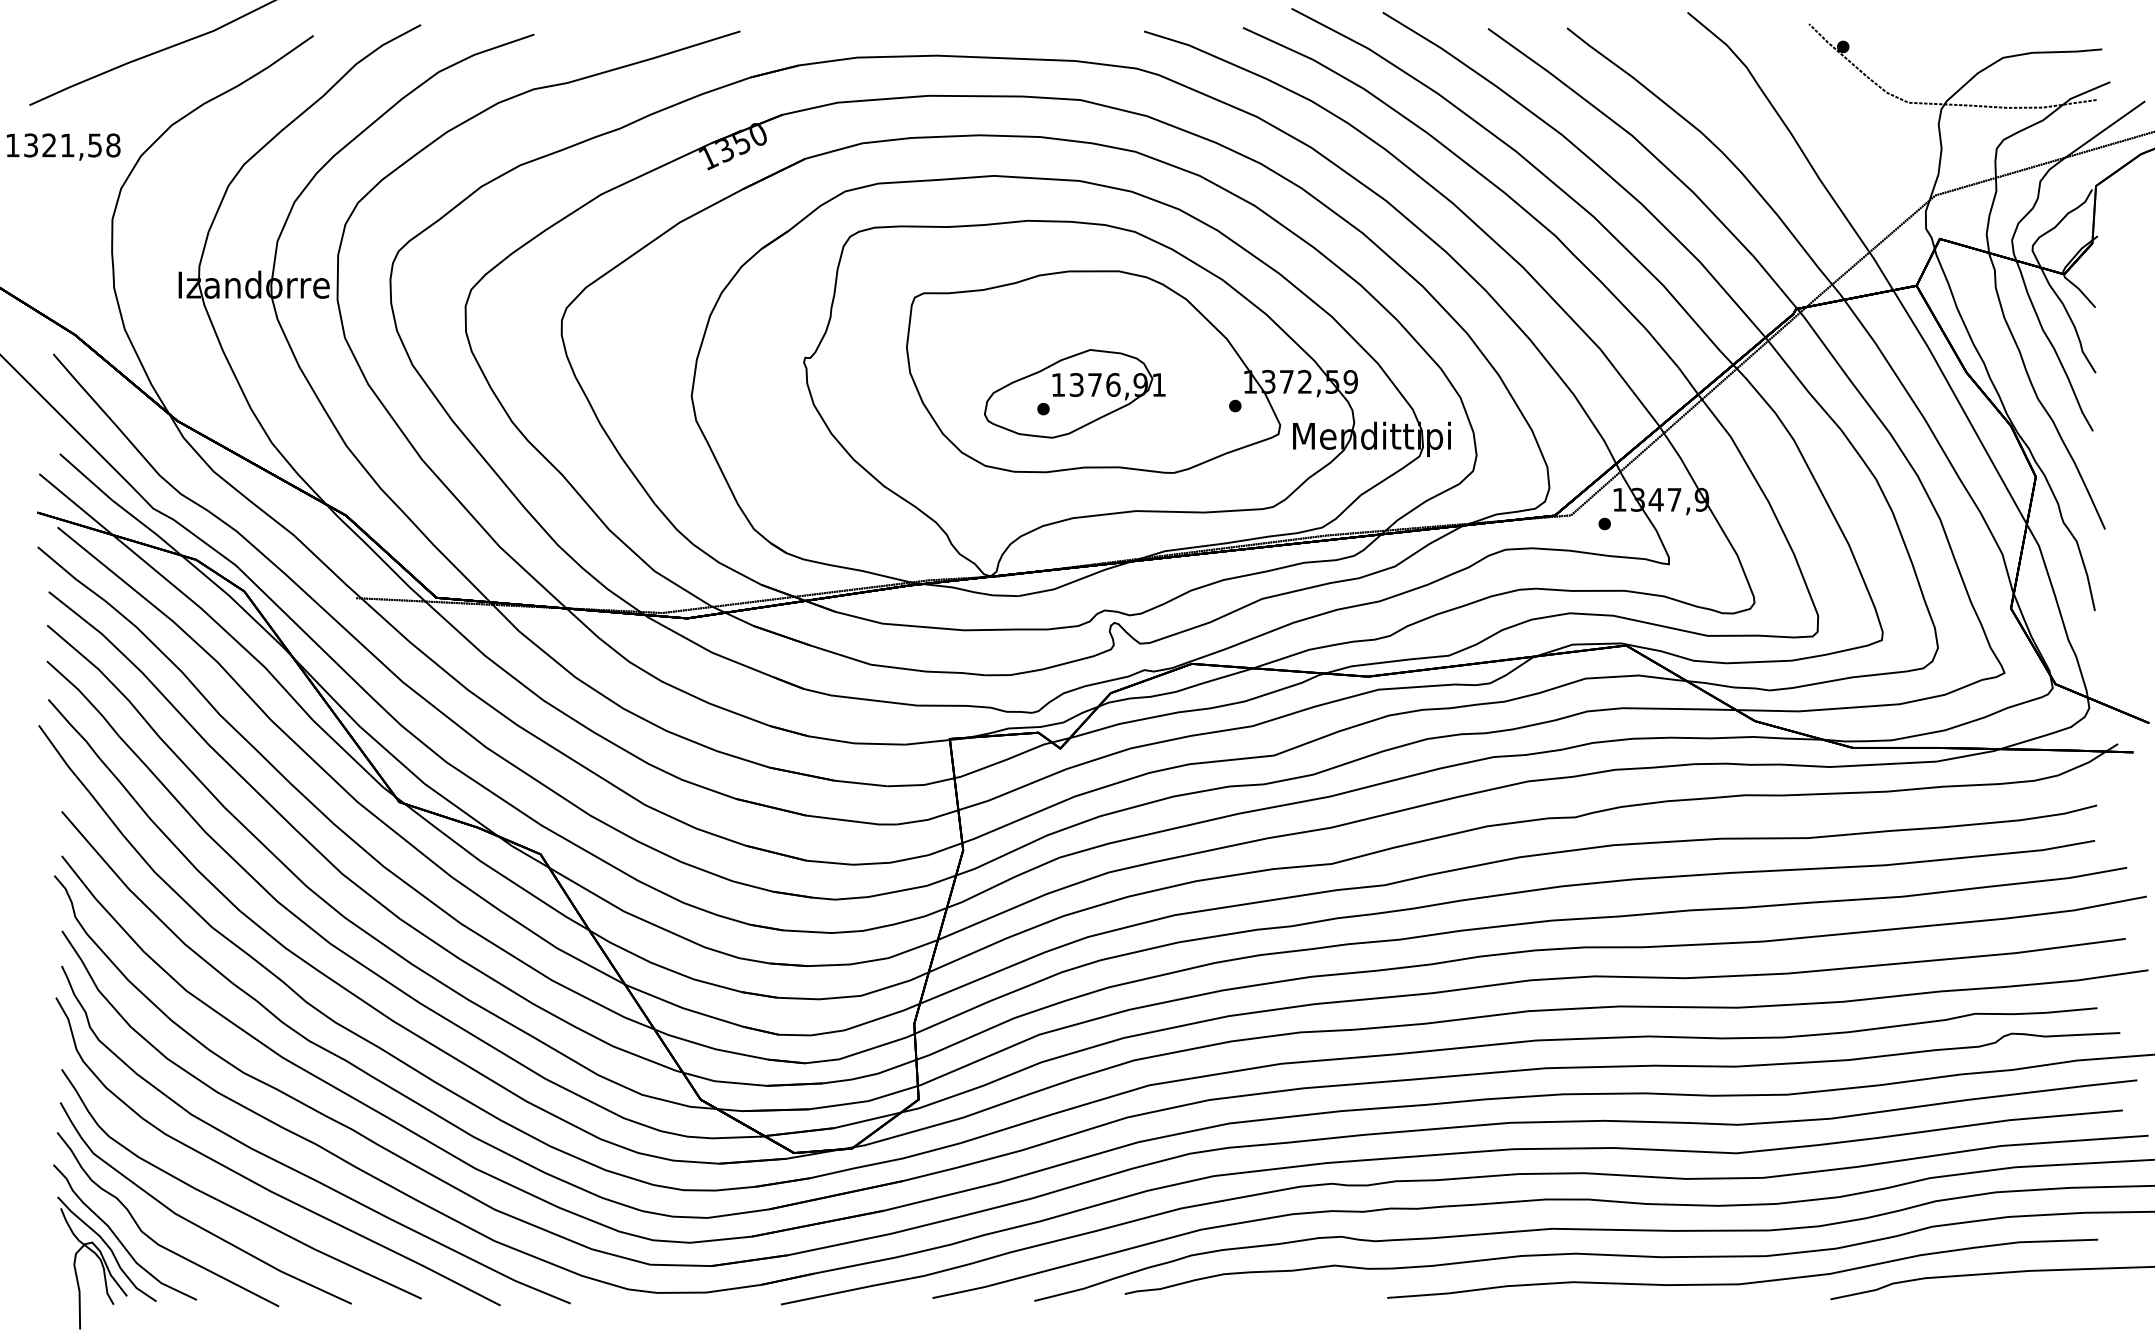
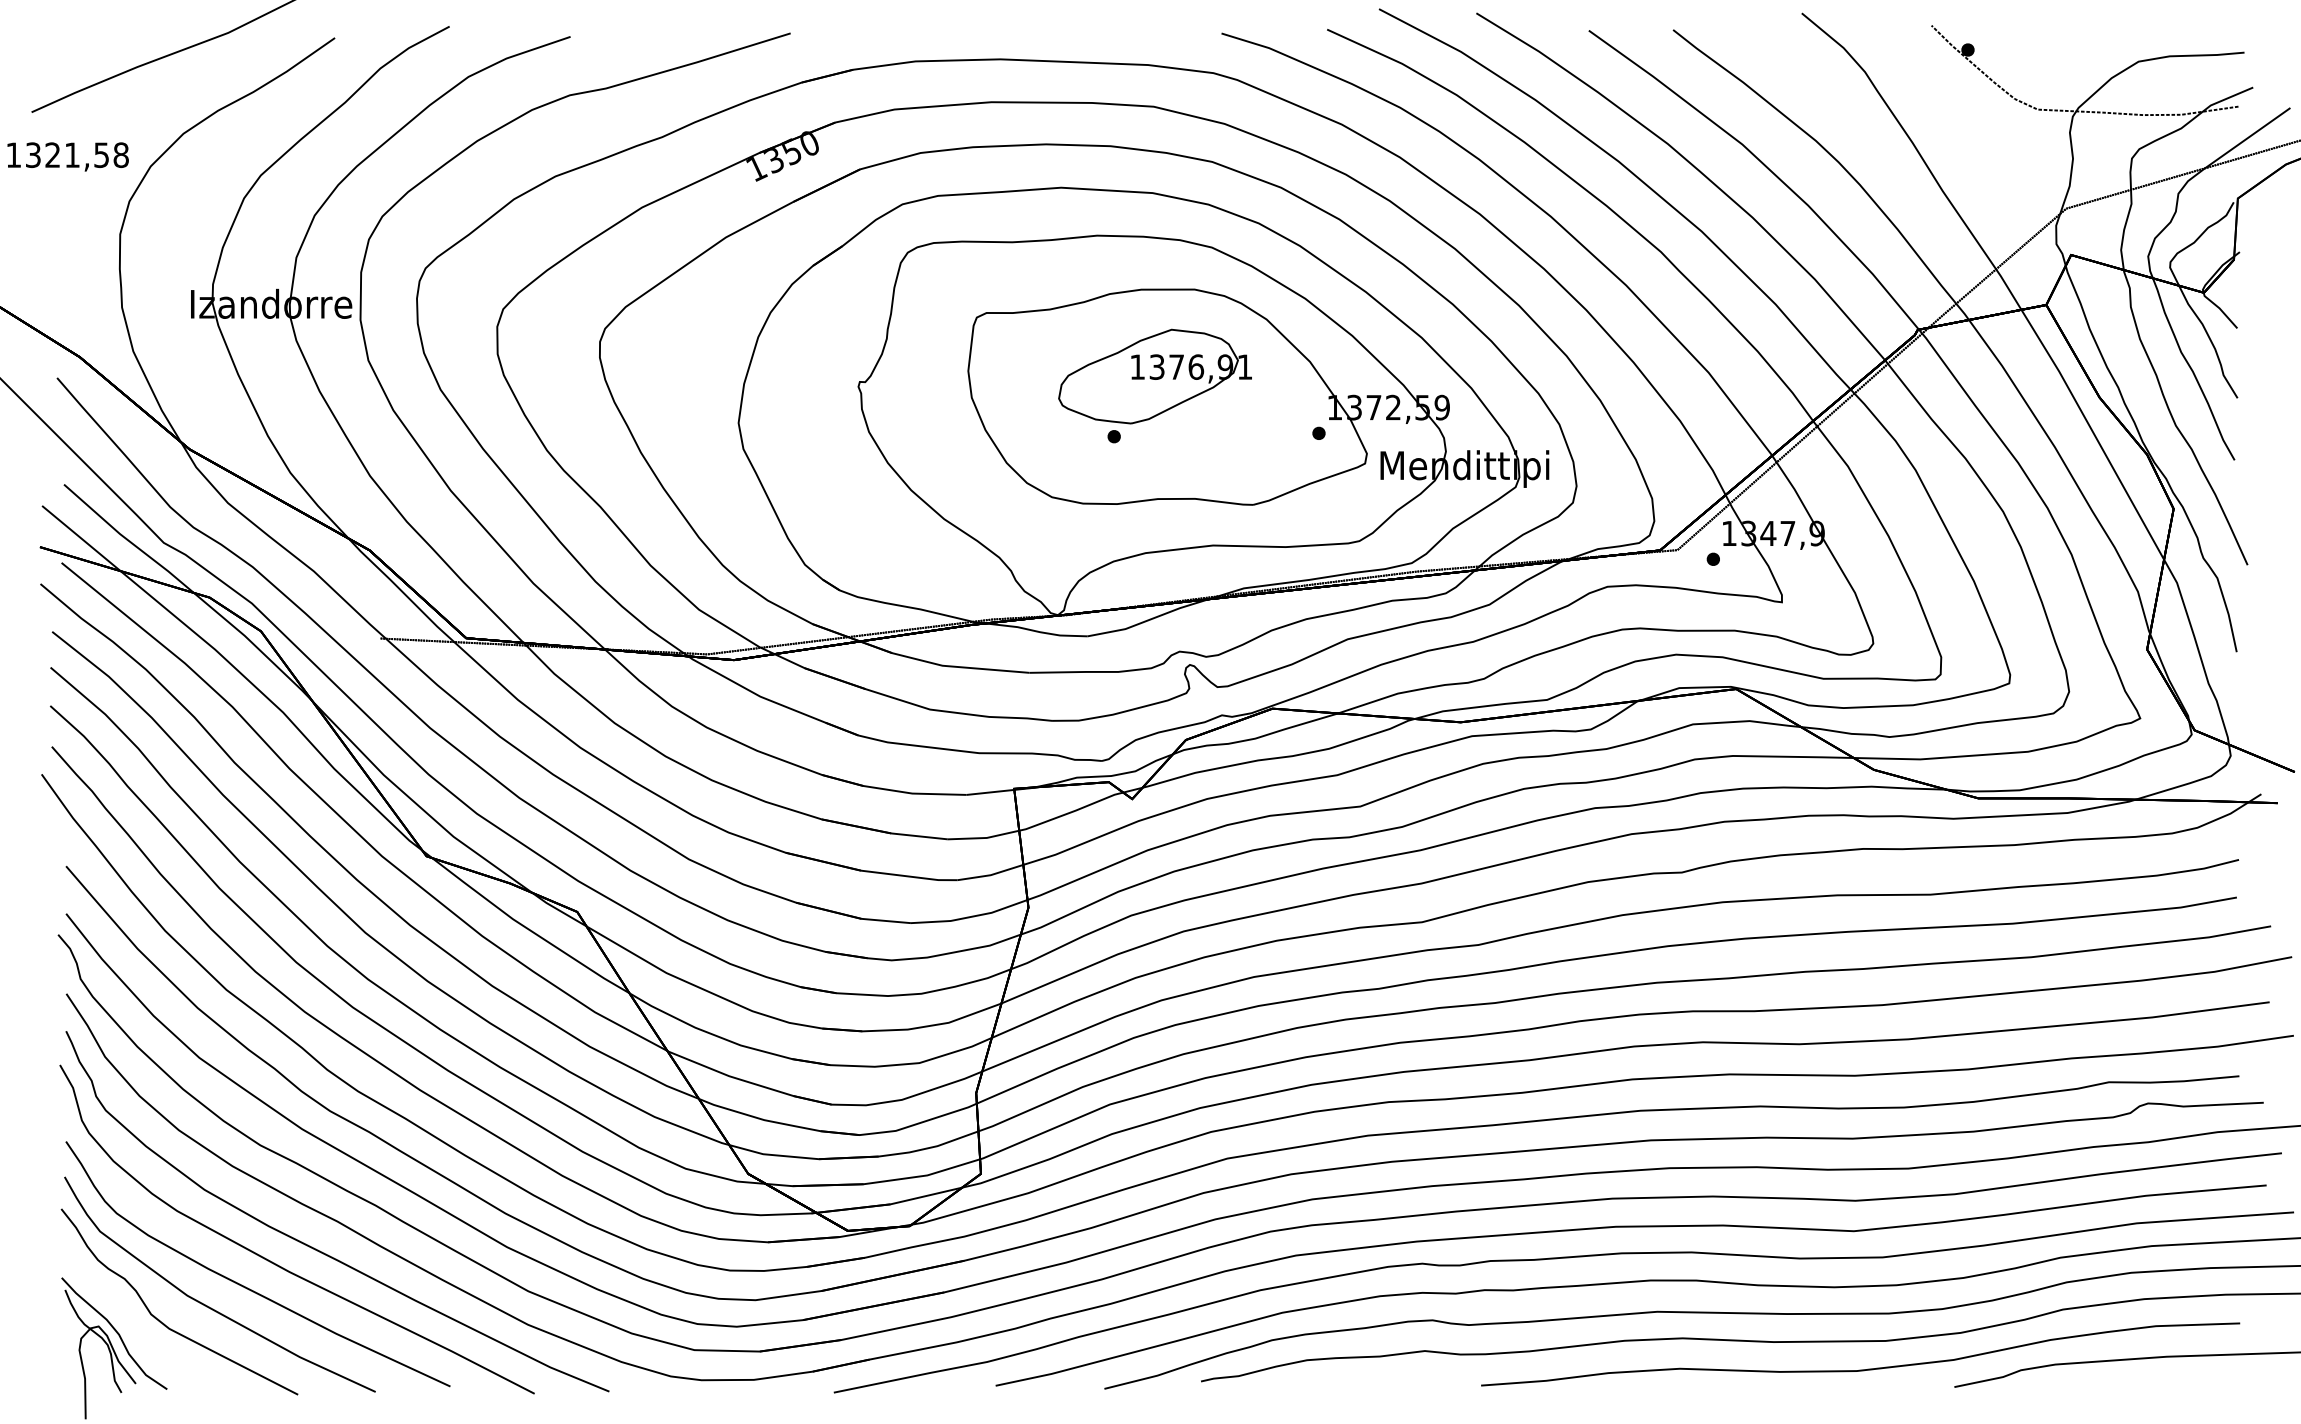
part: (1074, 393) -> (1154, 376), moved
part: (118, 1237) -> (126, 1321), removed

